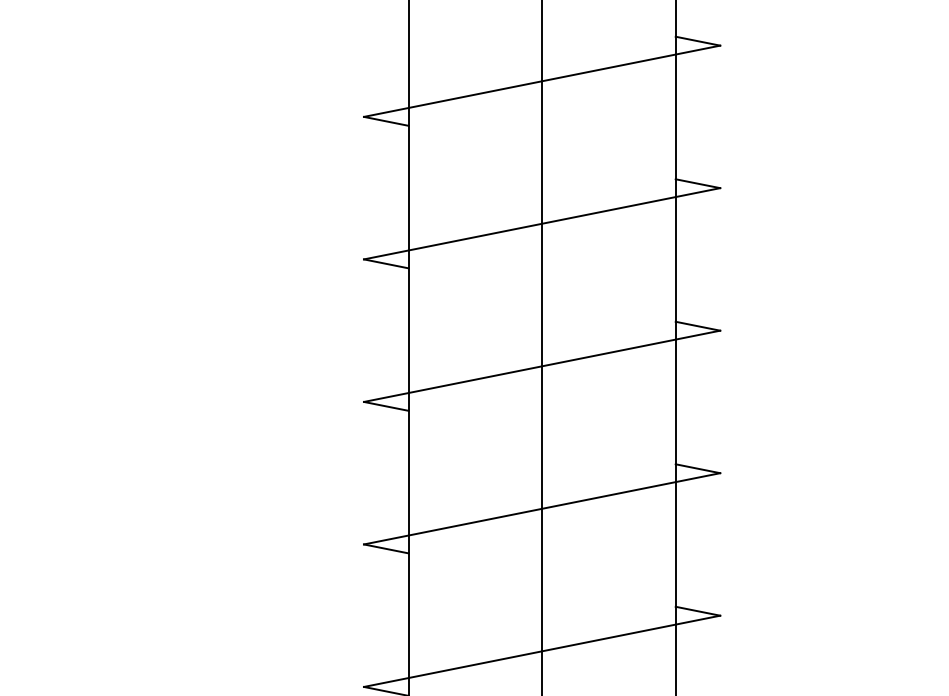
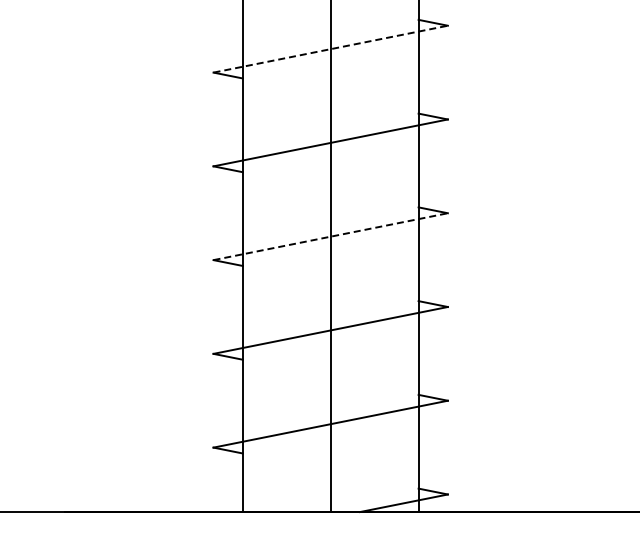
line: (541, 81) -> (330, 49), solid -> dashed
line: (541, 366) -> (330, 236), solid -> dashed

